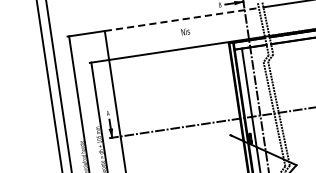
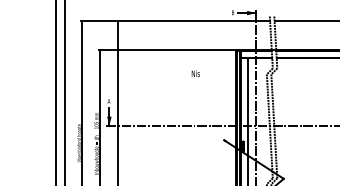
line: (182, 19) -> (194, 21), dashed -> solid
text: (185, 31) -> (195, 73), moved

